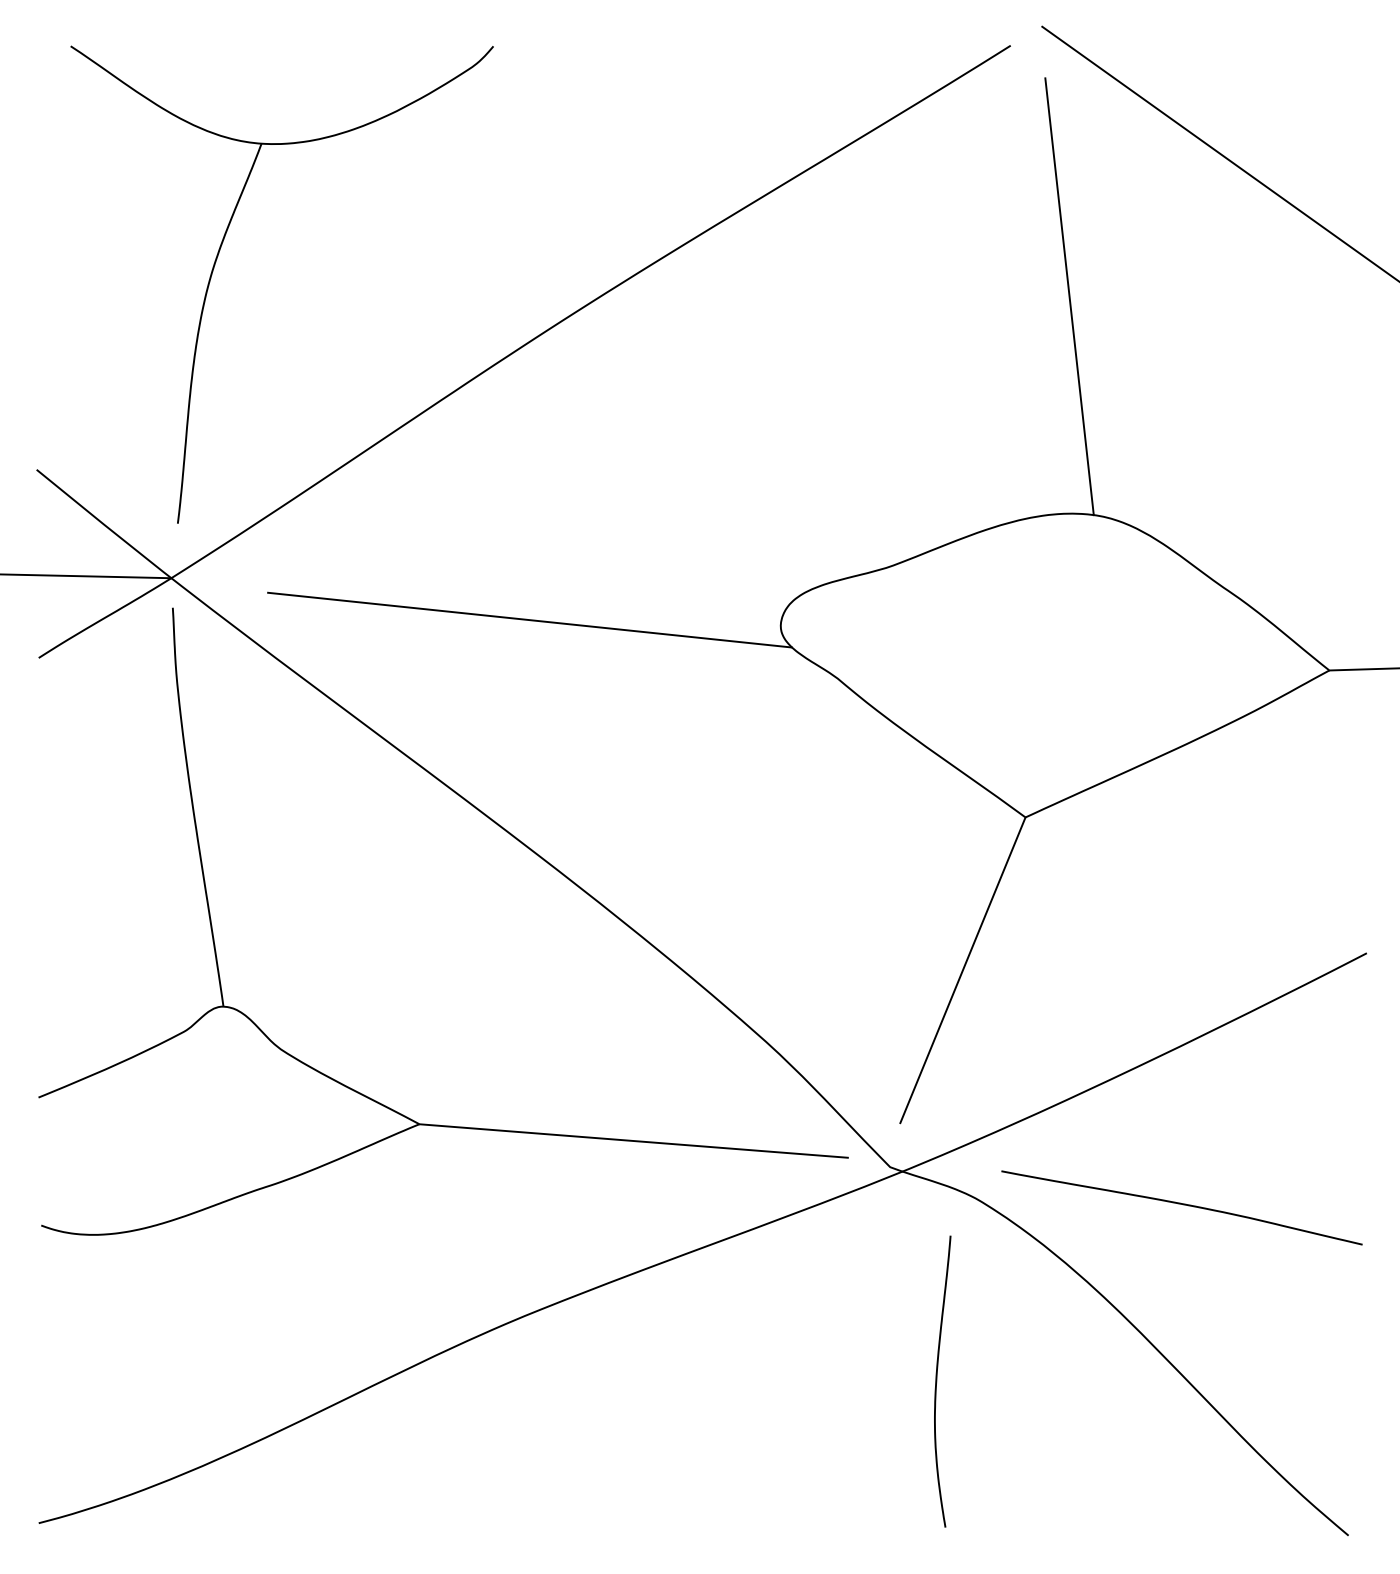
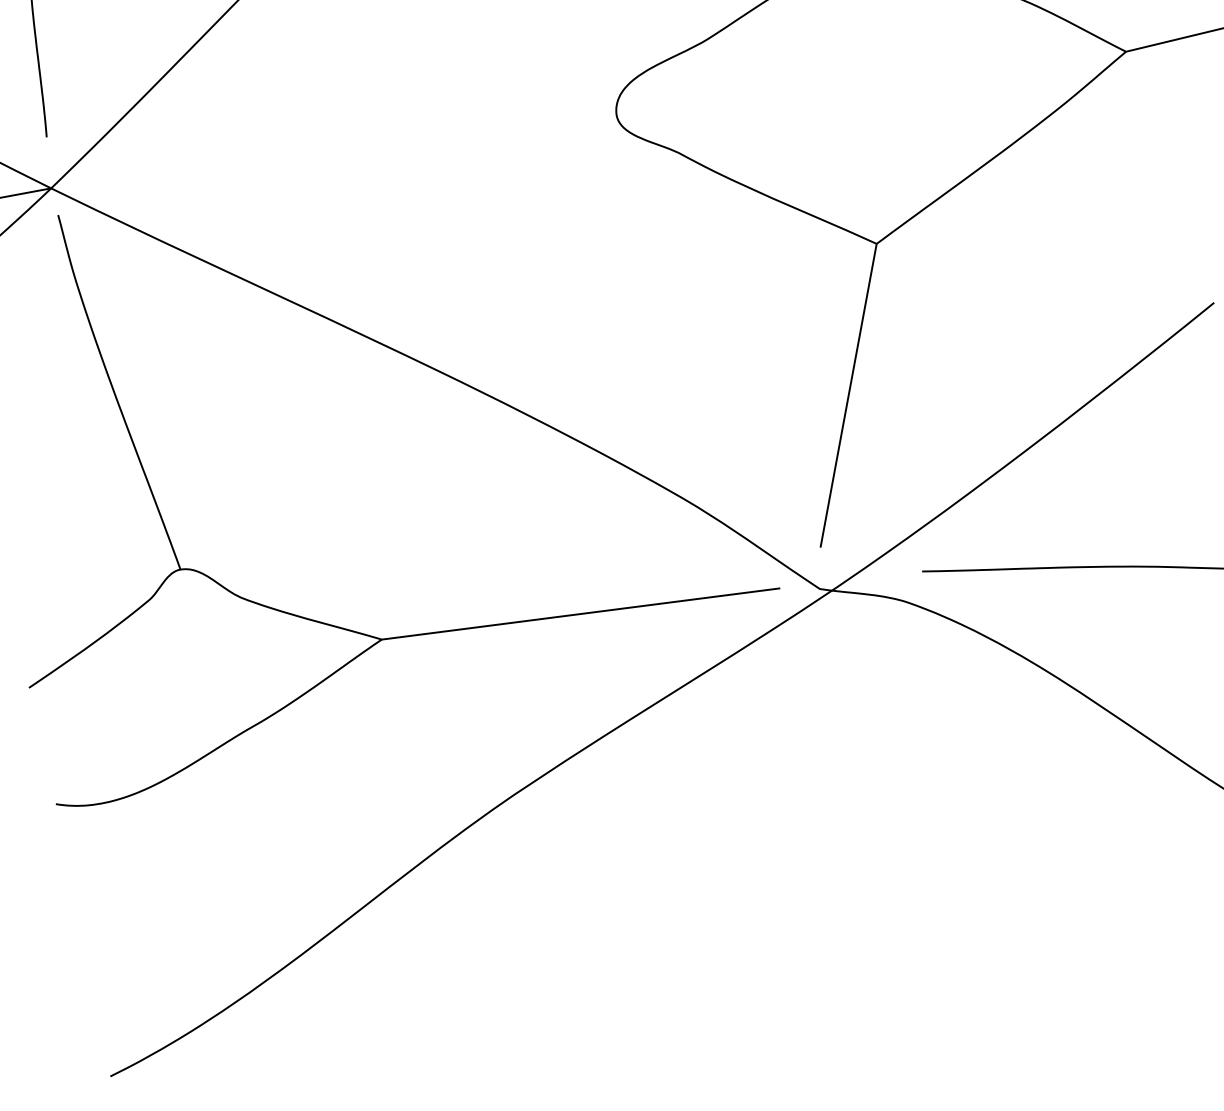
line: (529, 619) -> (386, 157), removed
curve: (937, 1381) -> (903, 775), removed

